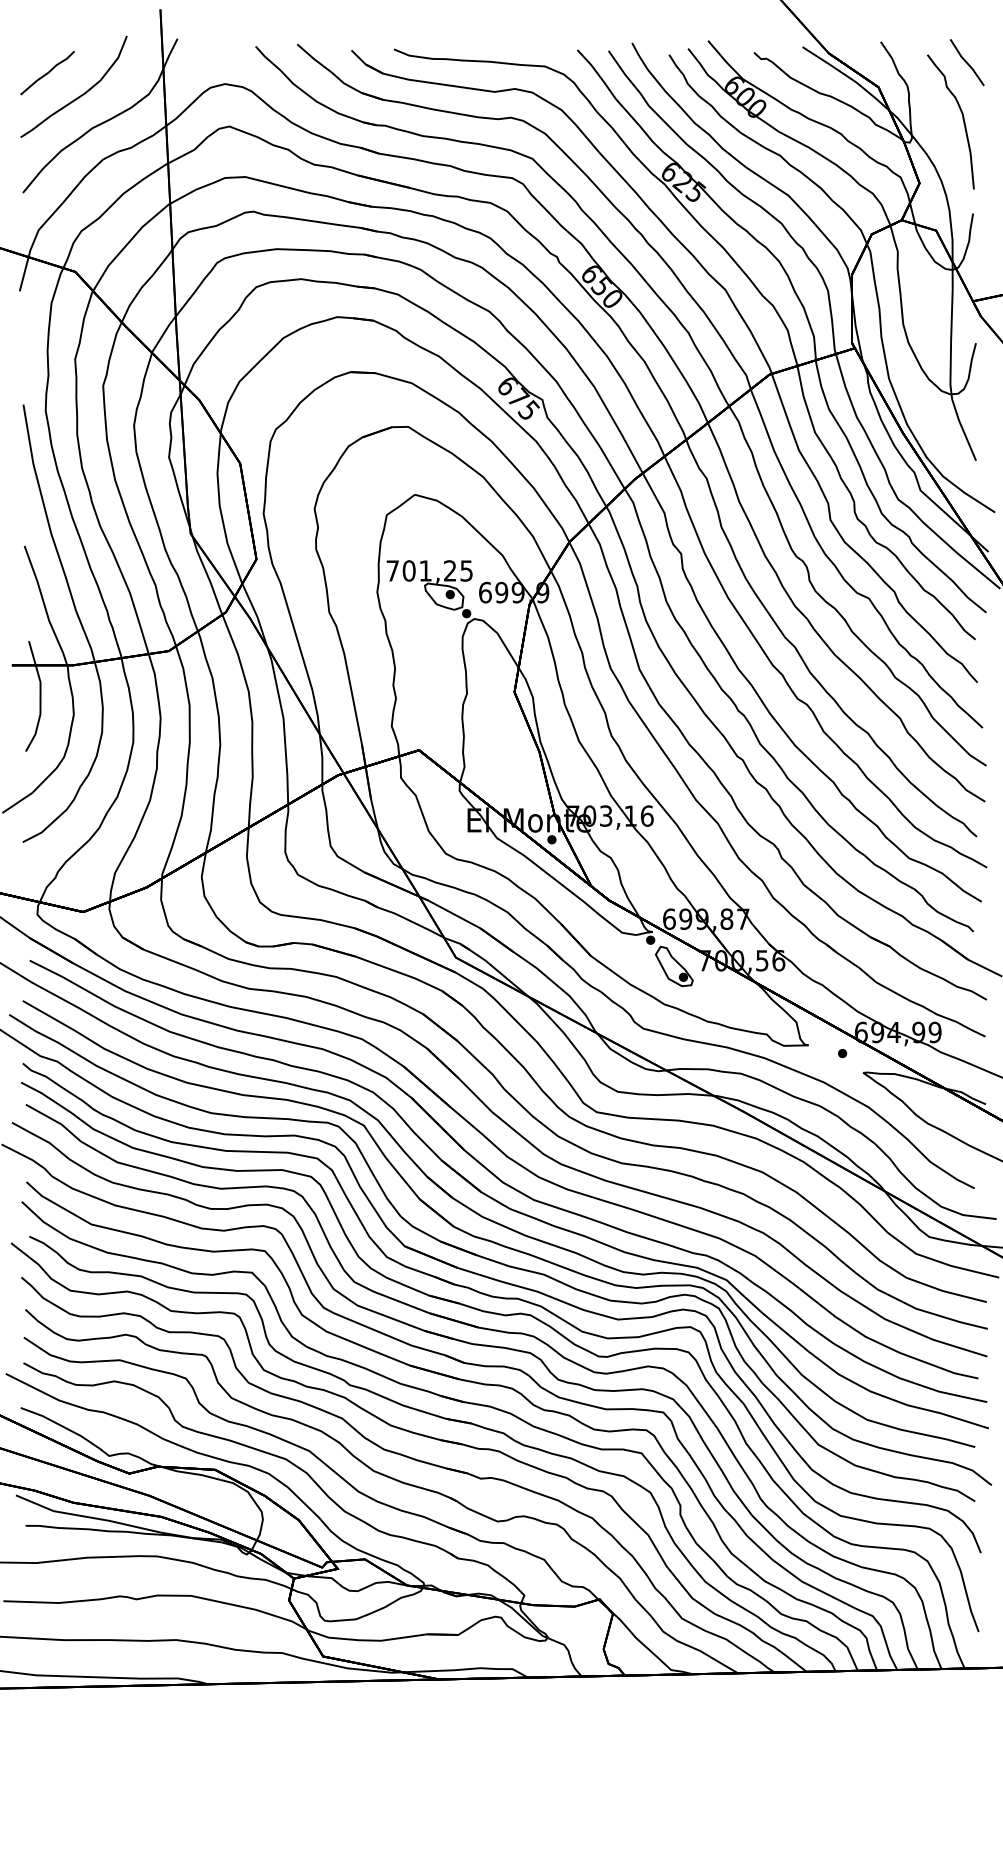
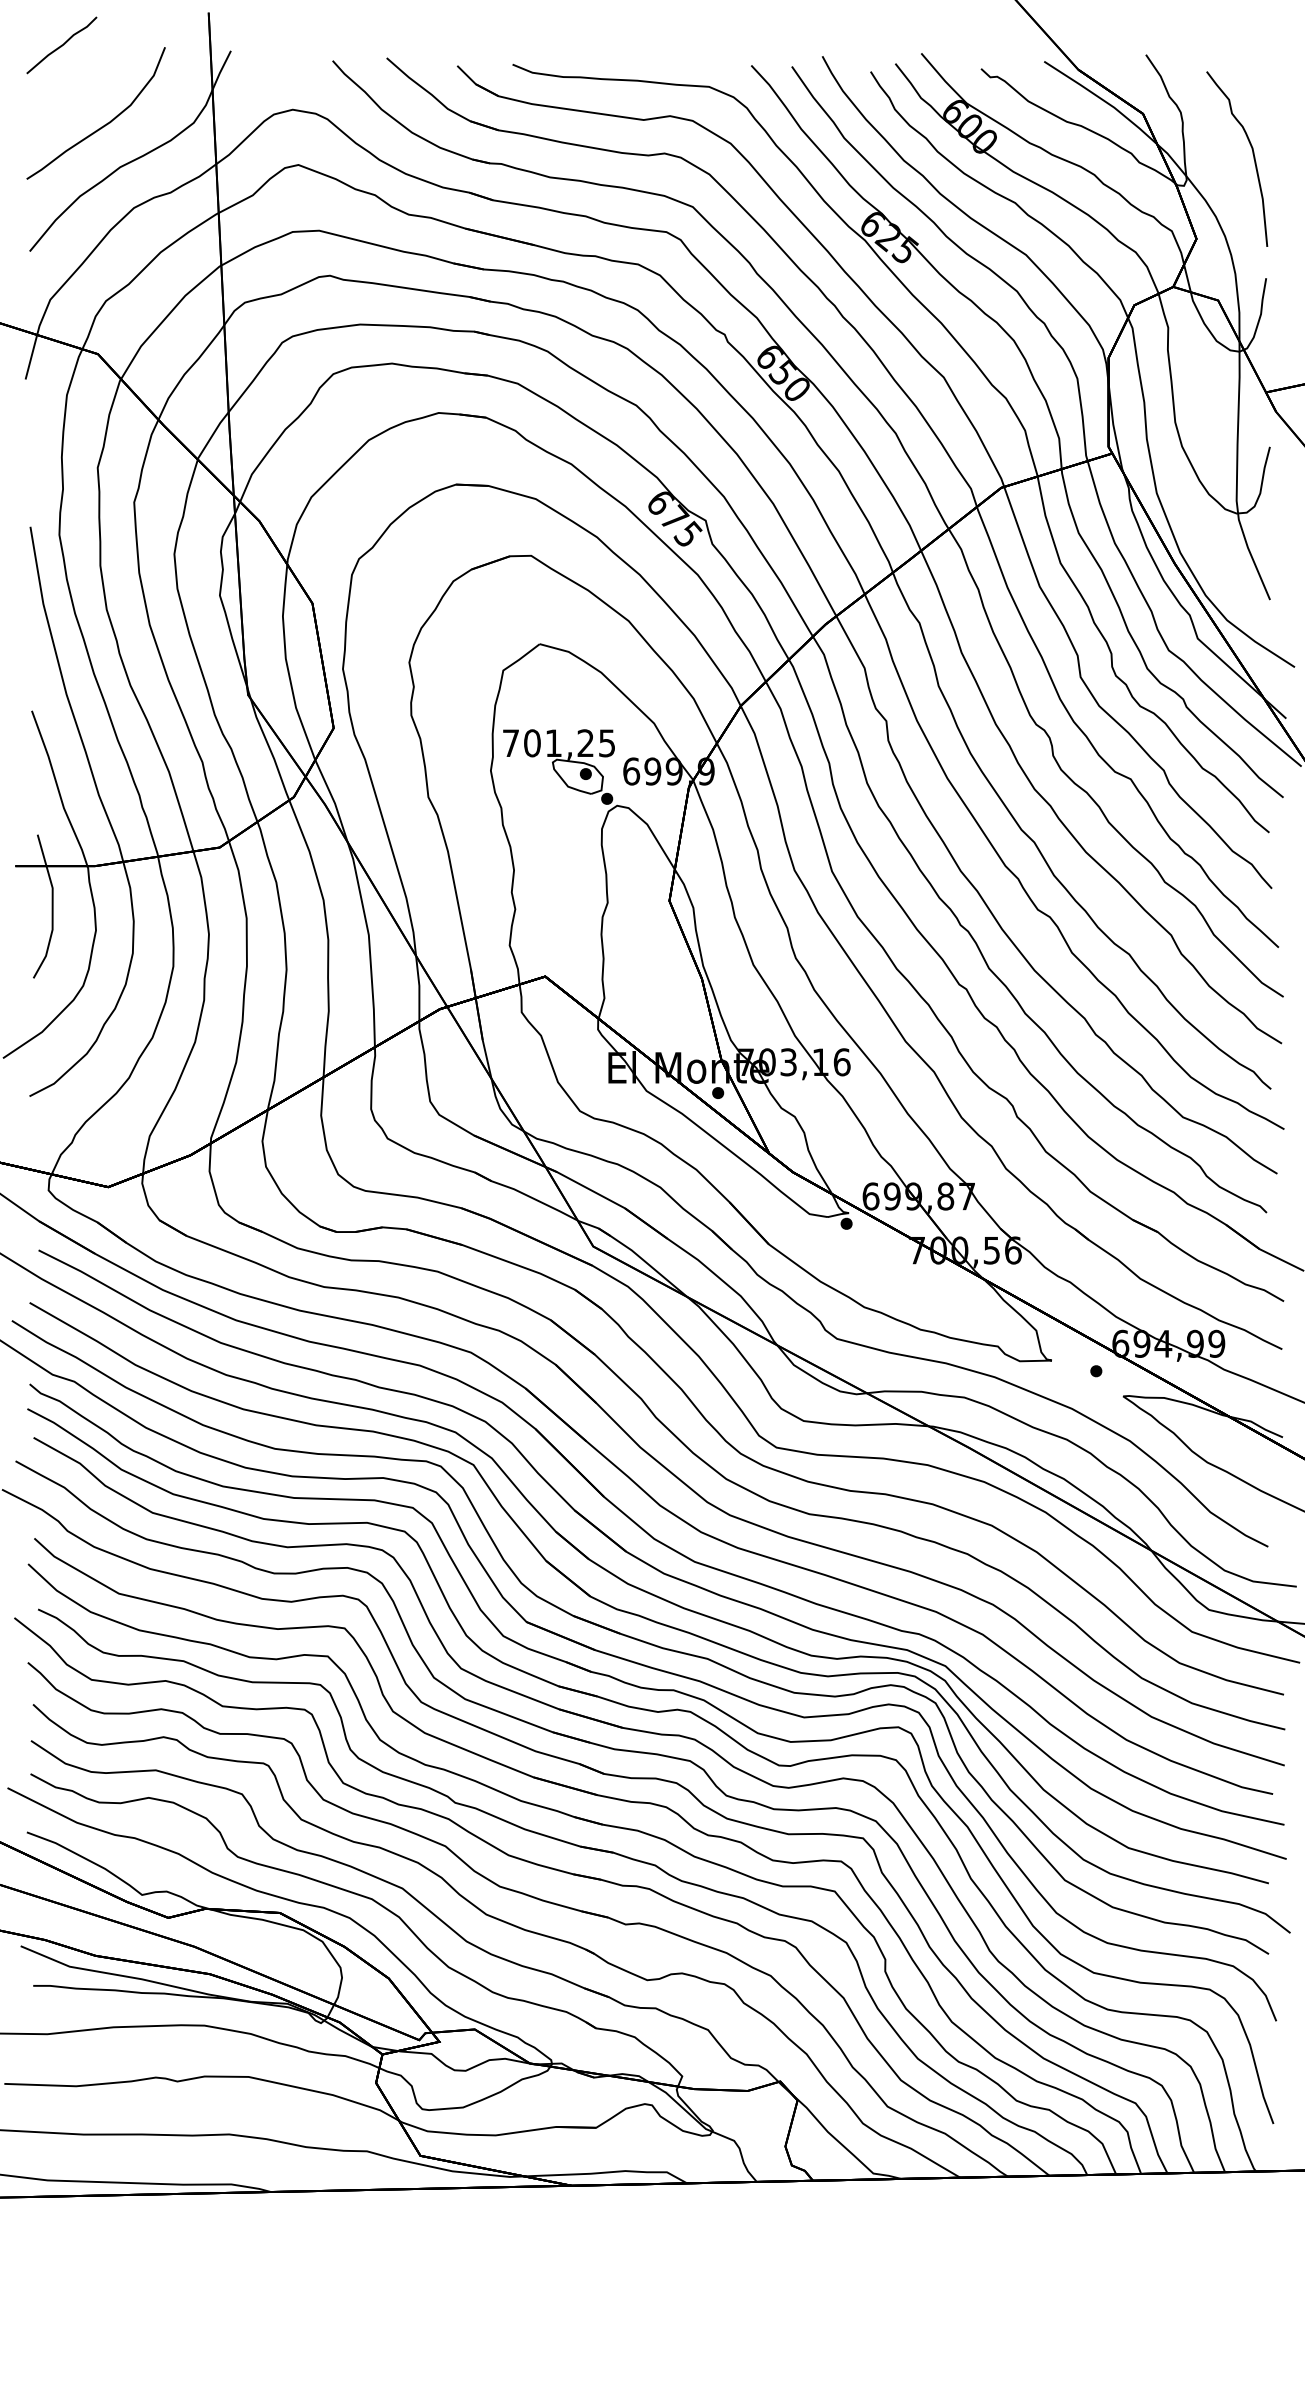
line: (967, 62) -> (1258, 81), removed
curve: (47, 73) -> (61, 45), moved
part: (674, 966) -> (877, 1257), removed

